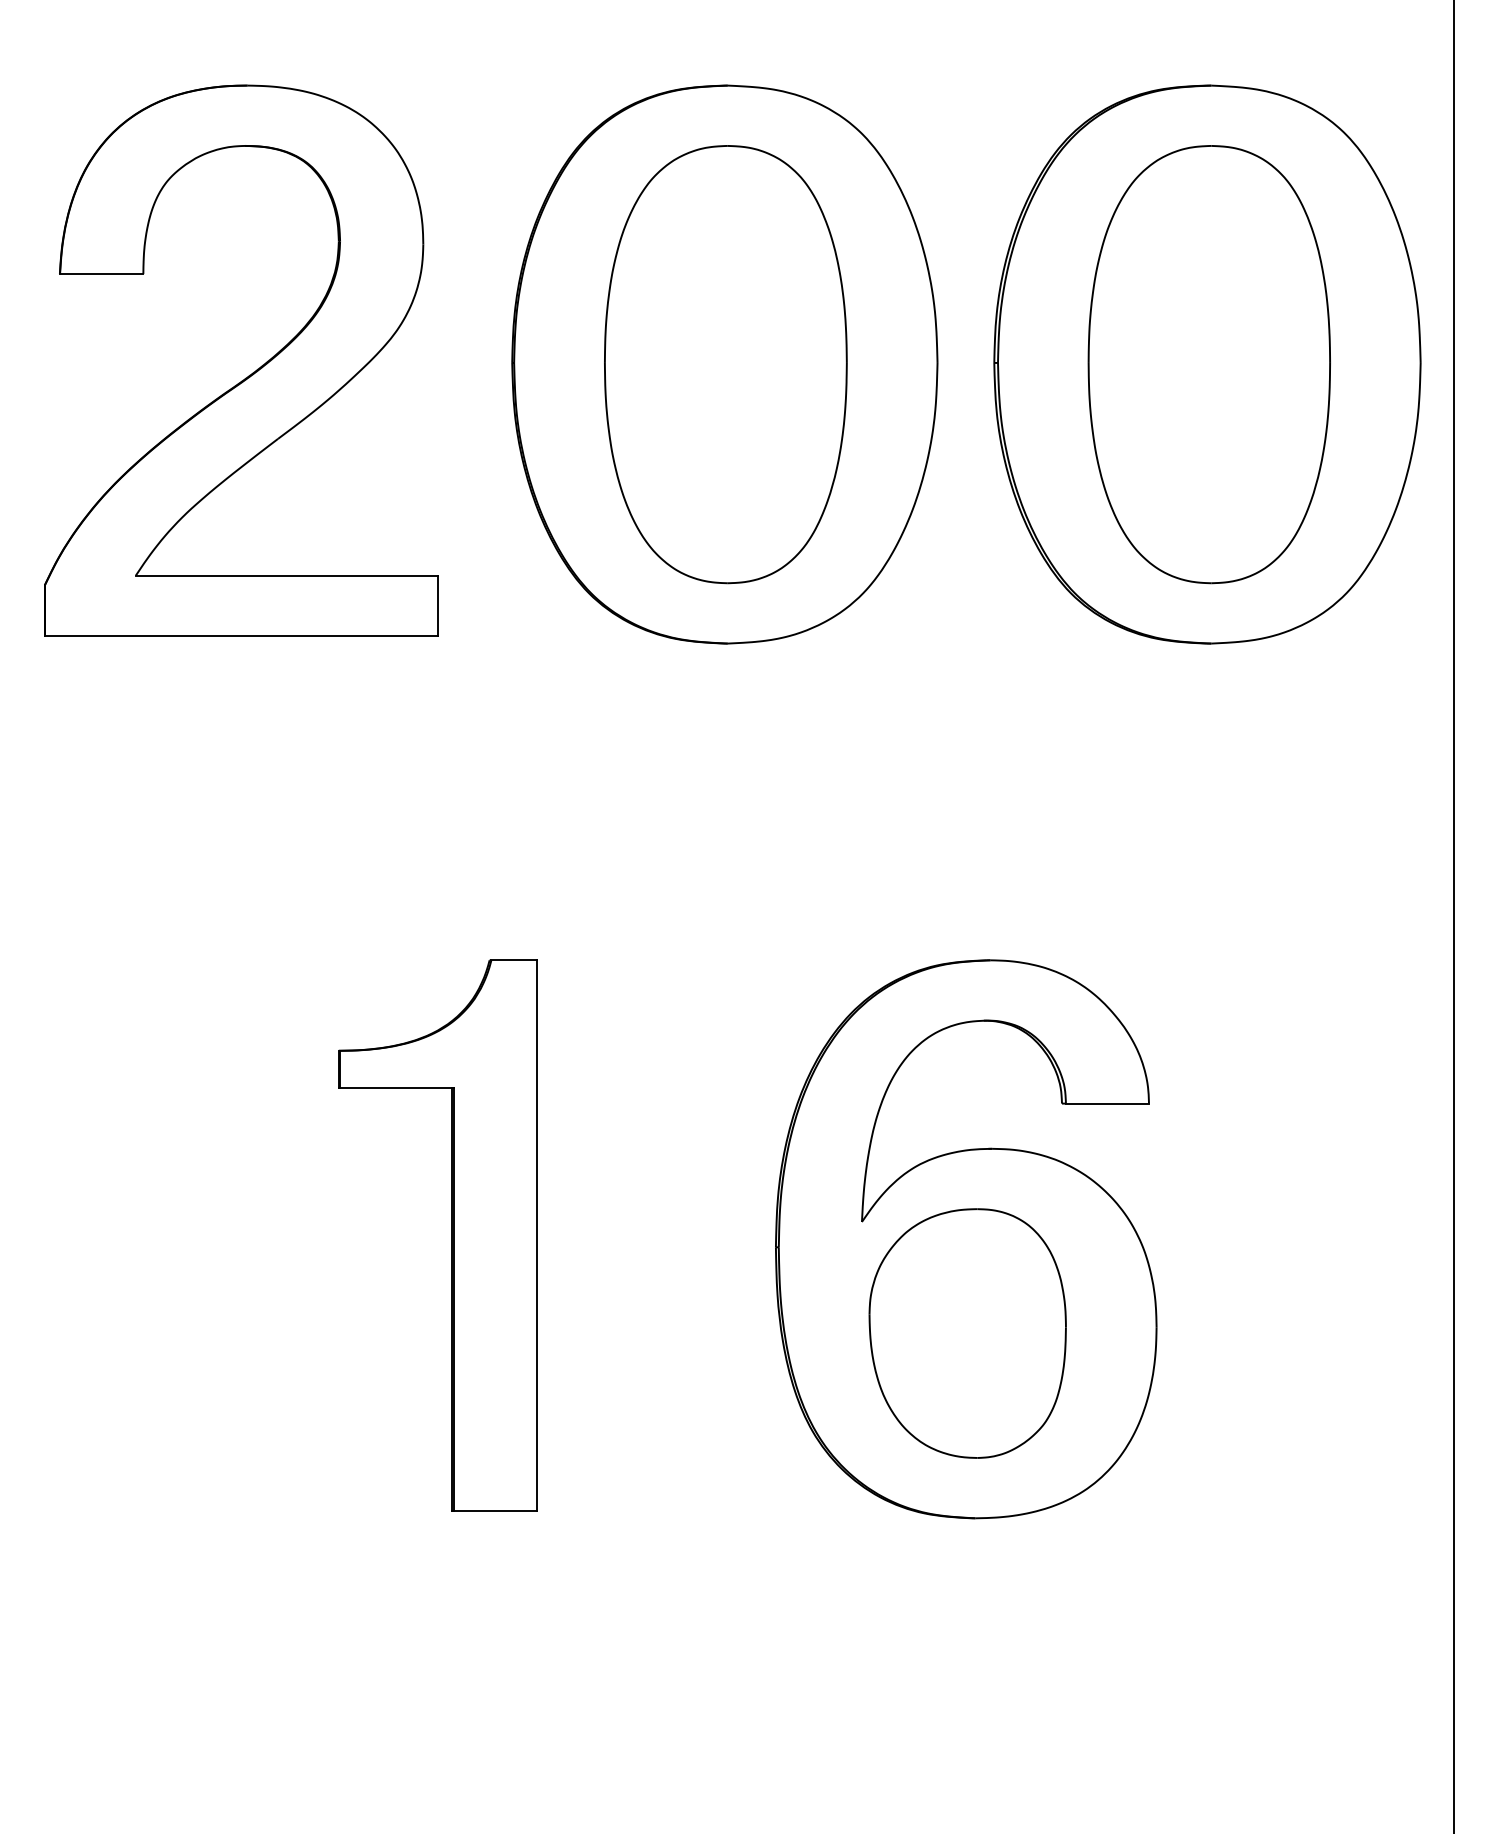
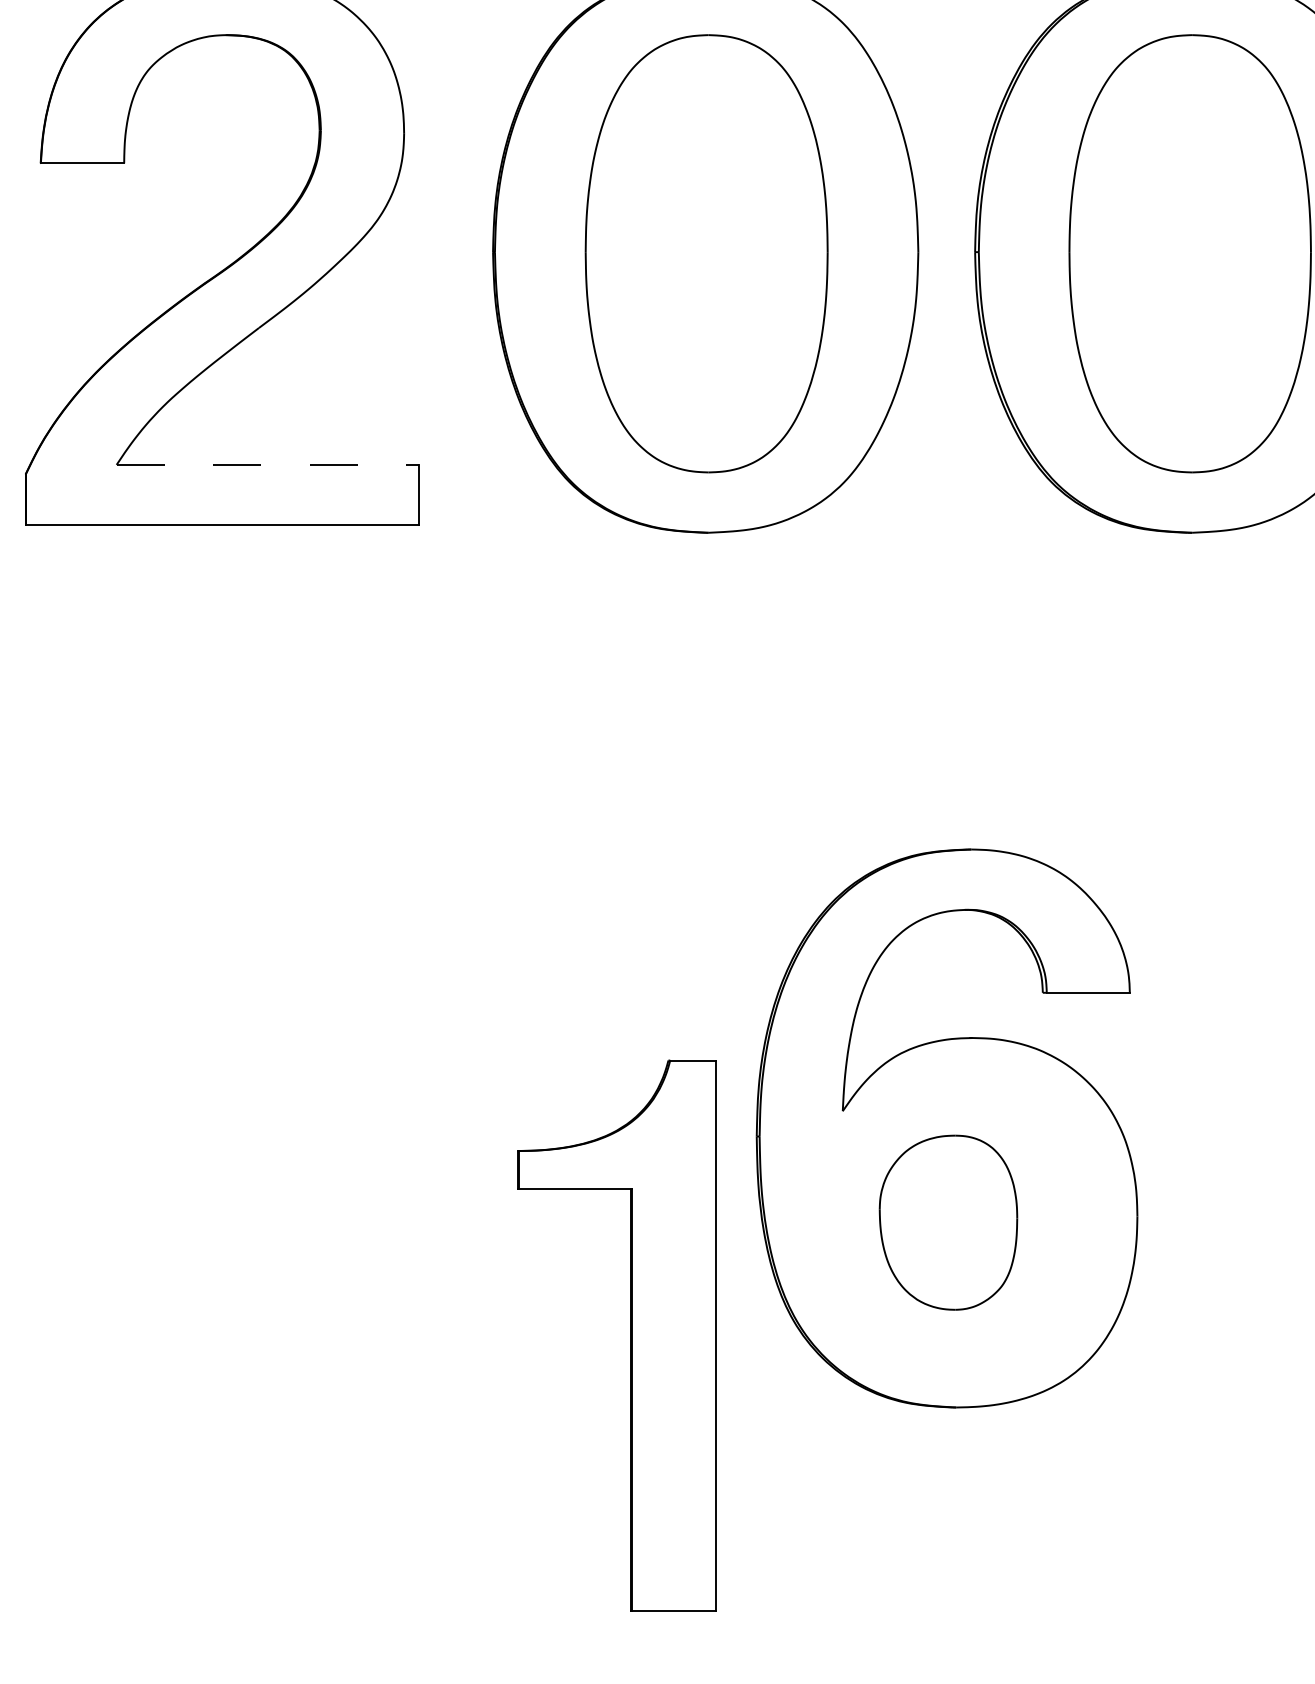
line: (287, 575) -> (268, 464), solid -> dashed
part: (451, 1235) -> (630, 1335), moved
part: (967, 1333) -> (948, 1222), size x0.7

